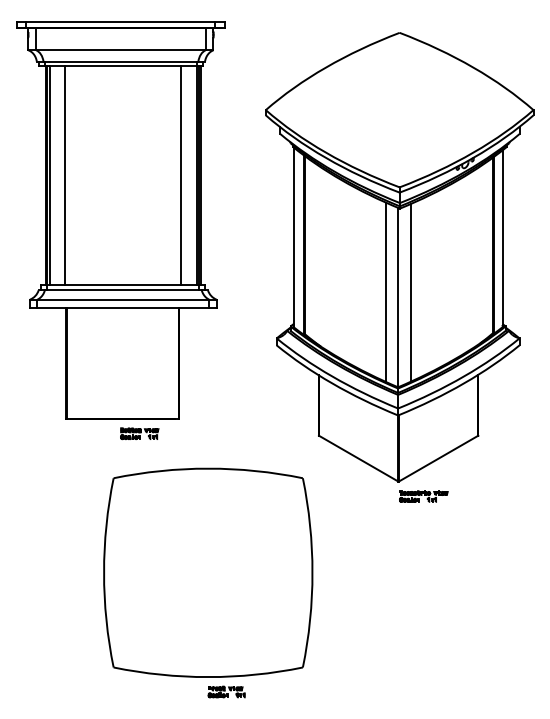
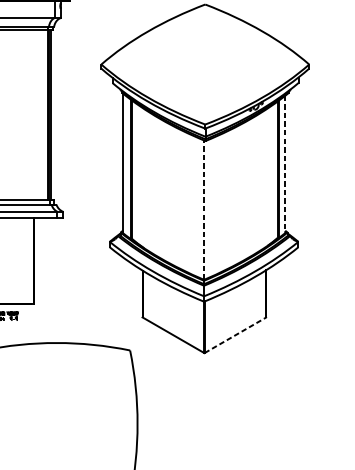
line: (181, 174) -> (35, 114), removed
line: (502, 239) -> (285, 165), solid -> dashed
line: (385, 291) -> (194, 205), removed
line: (410, 292) -> (213, 206), removed
line: (397, 297) -> (203, 210), solid -> dashed
line: (438, 458) -> (235, 335), solid -> dashed
part: (423, 496) -> (223, 364), removed

